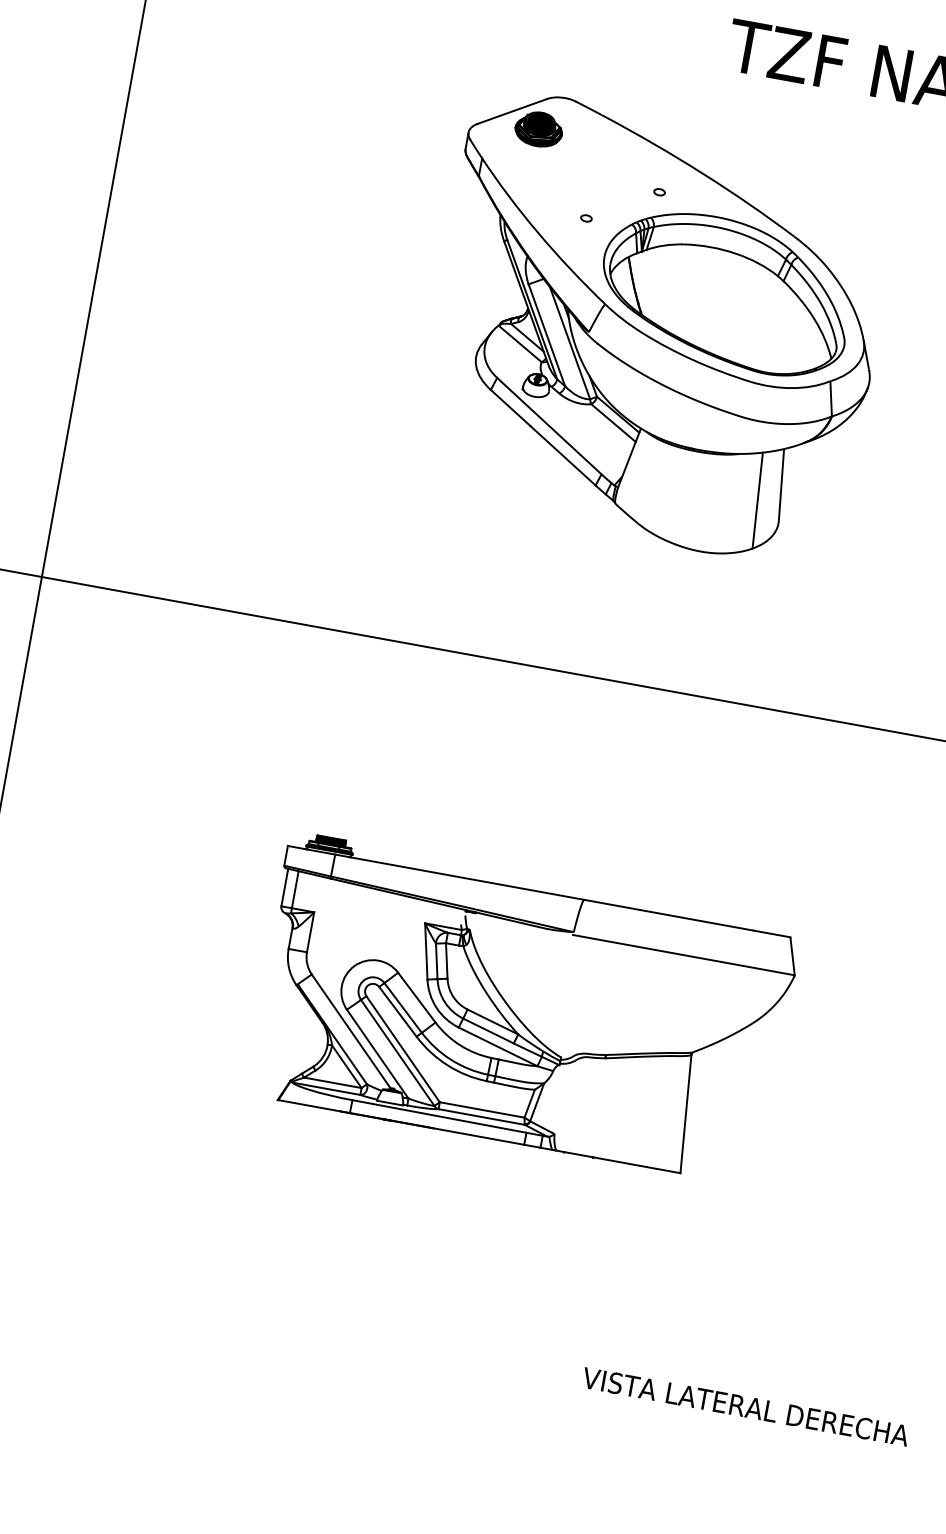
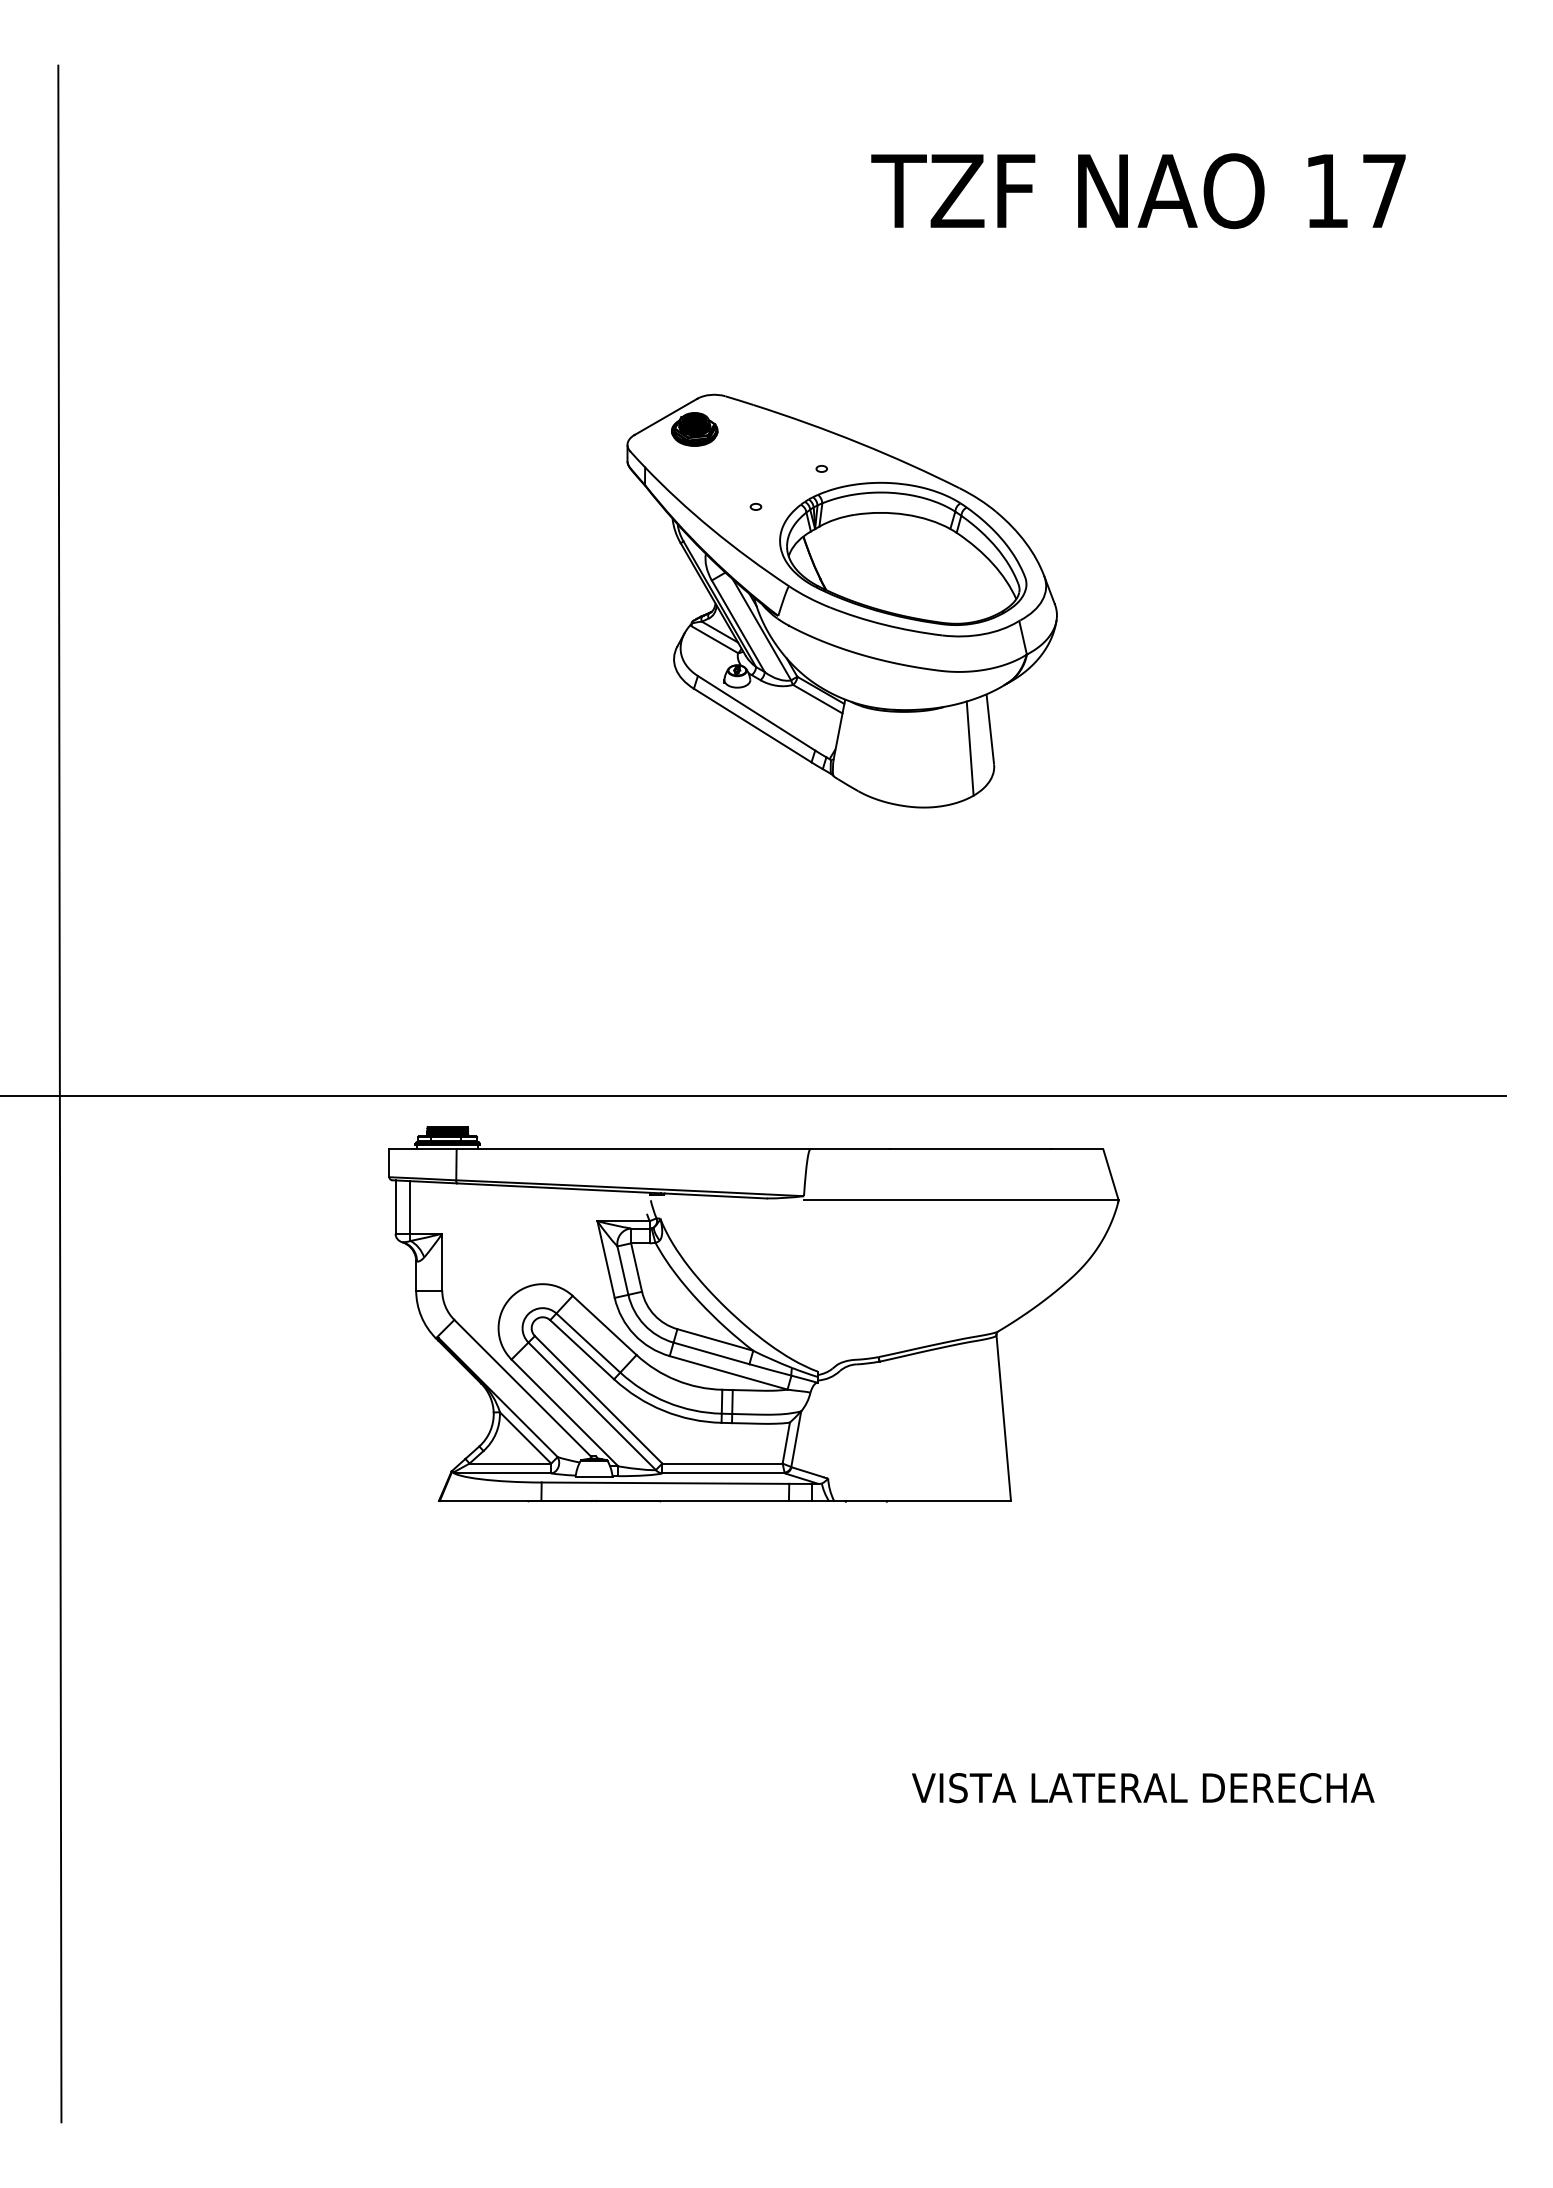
part: (655, 328) -> (841, 600), size x0.7
part: (523, 1008) -> (753, 1314), moved
text: (745, 1407) -> (1143, 1788), moved

